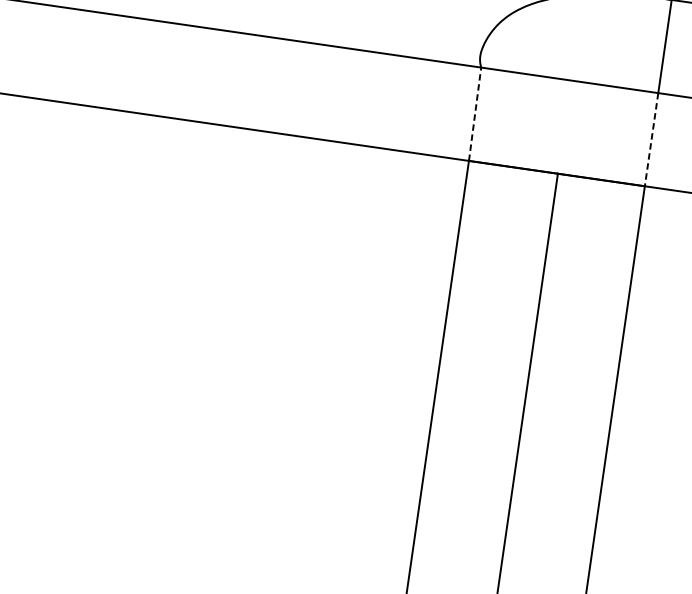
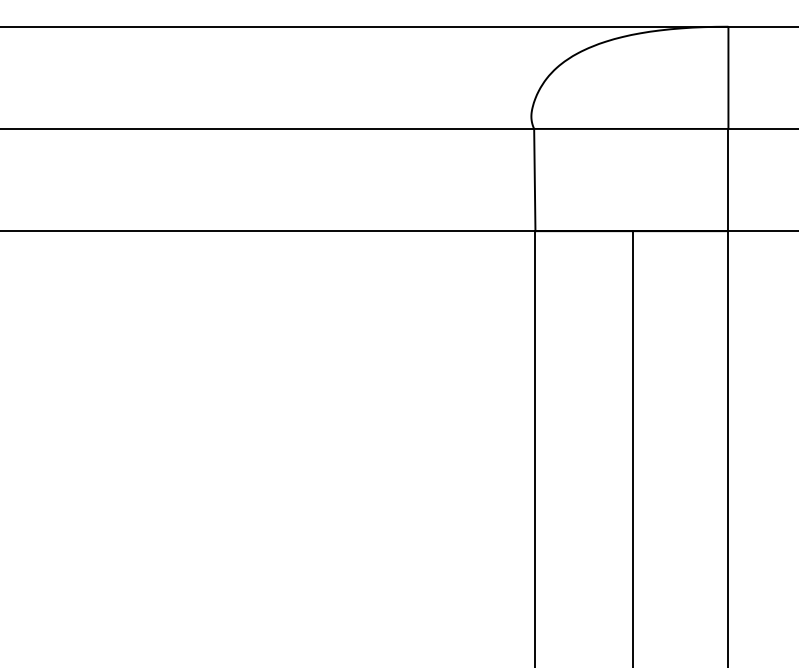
line: (474, 113) -> (534, 179), dashed -> solid
line: (651, 140) -> (728, 180), dashed -> solid

